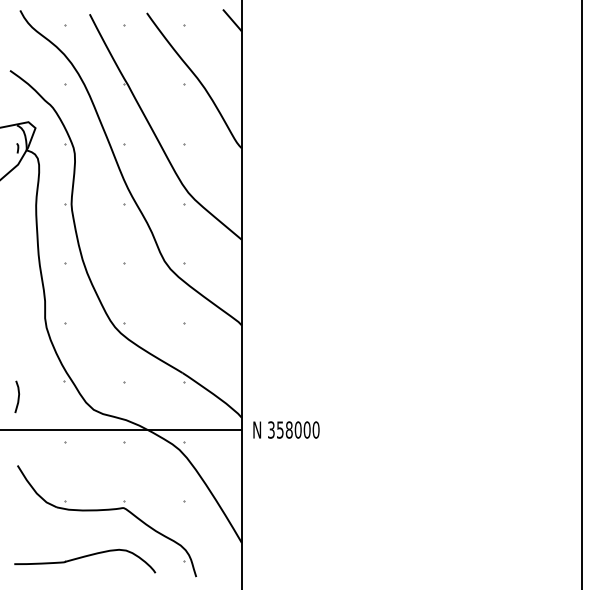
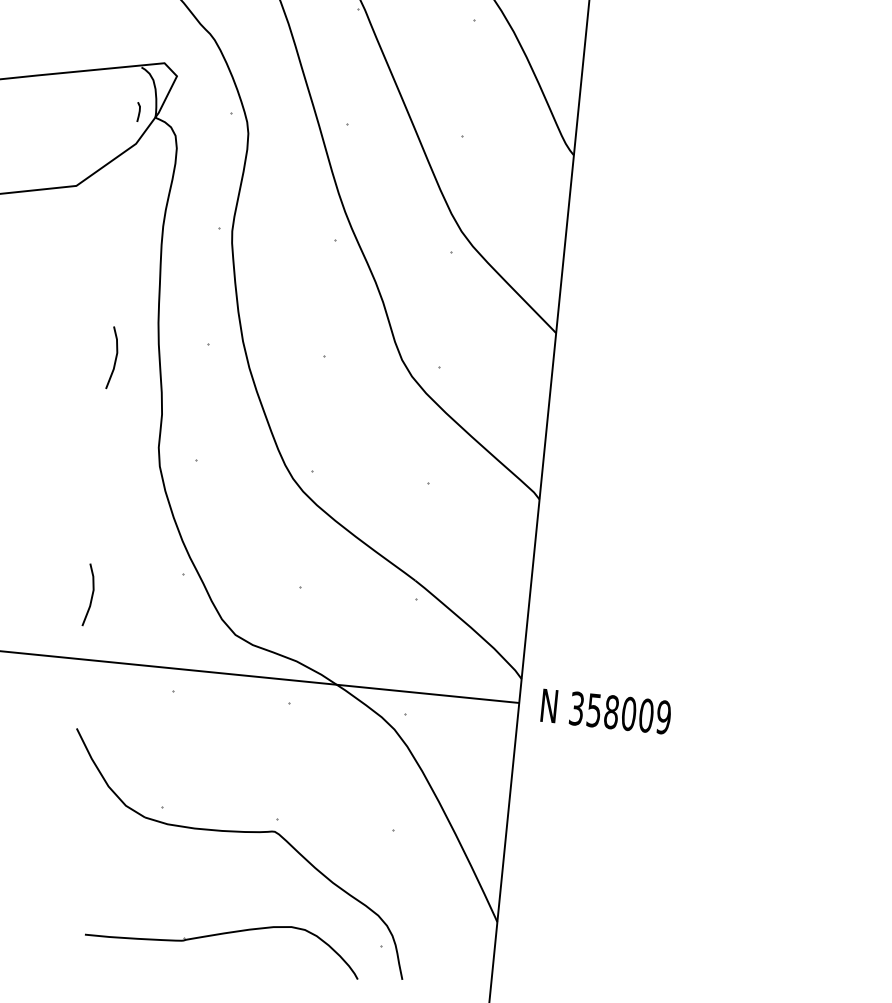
line: (18, 274) -> (115, 357), added
text: (315, 429) -> (662, 716), 358000 -> 358009
part: (85, 560) -> (224, 941), moved

